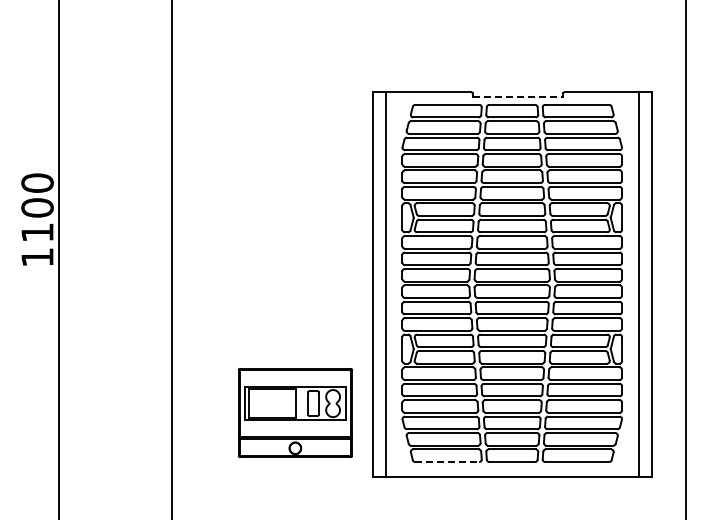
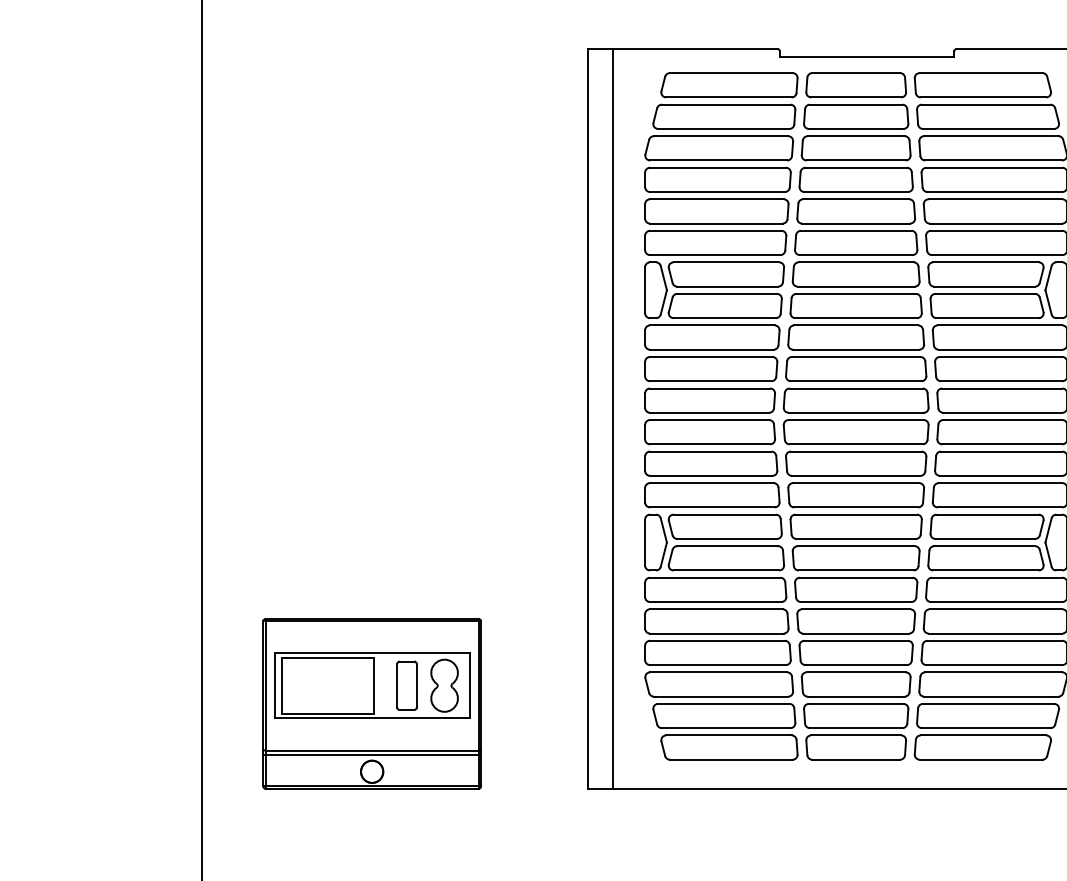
line: (518, 96) -> (868, 57), dashed -> solid
part: (294, 412) -> (370, 702), moved
line: (447, 462) -> (731, 760), dashed -> solid

